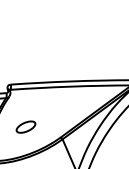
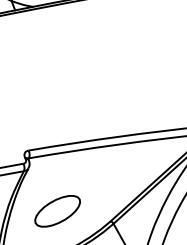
part: (25, 126) -> (56, 210), size x1.67

